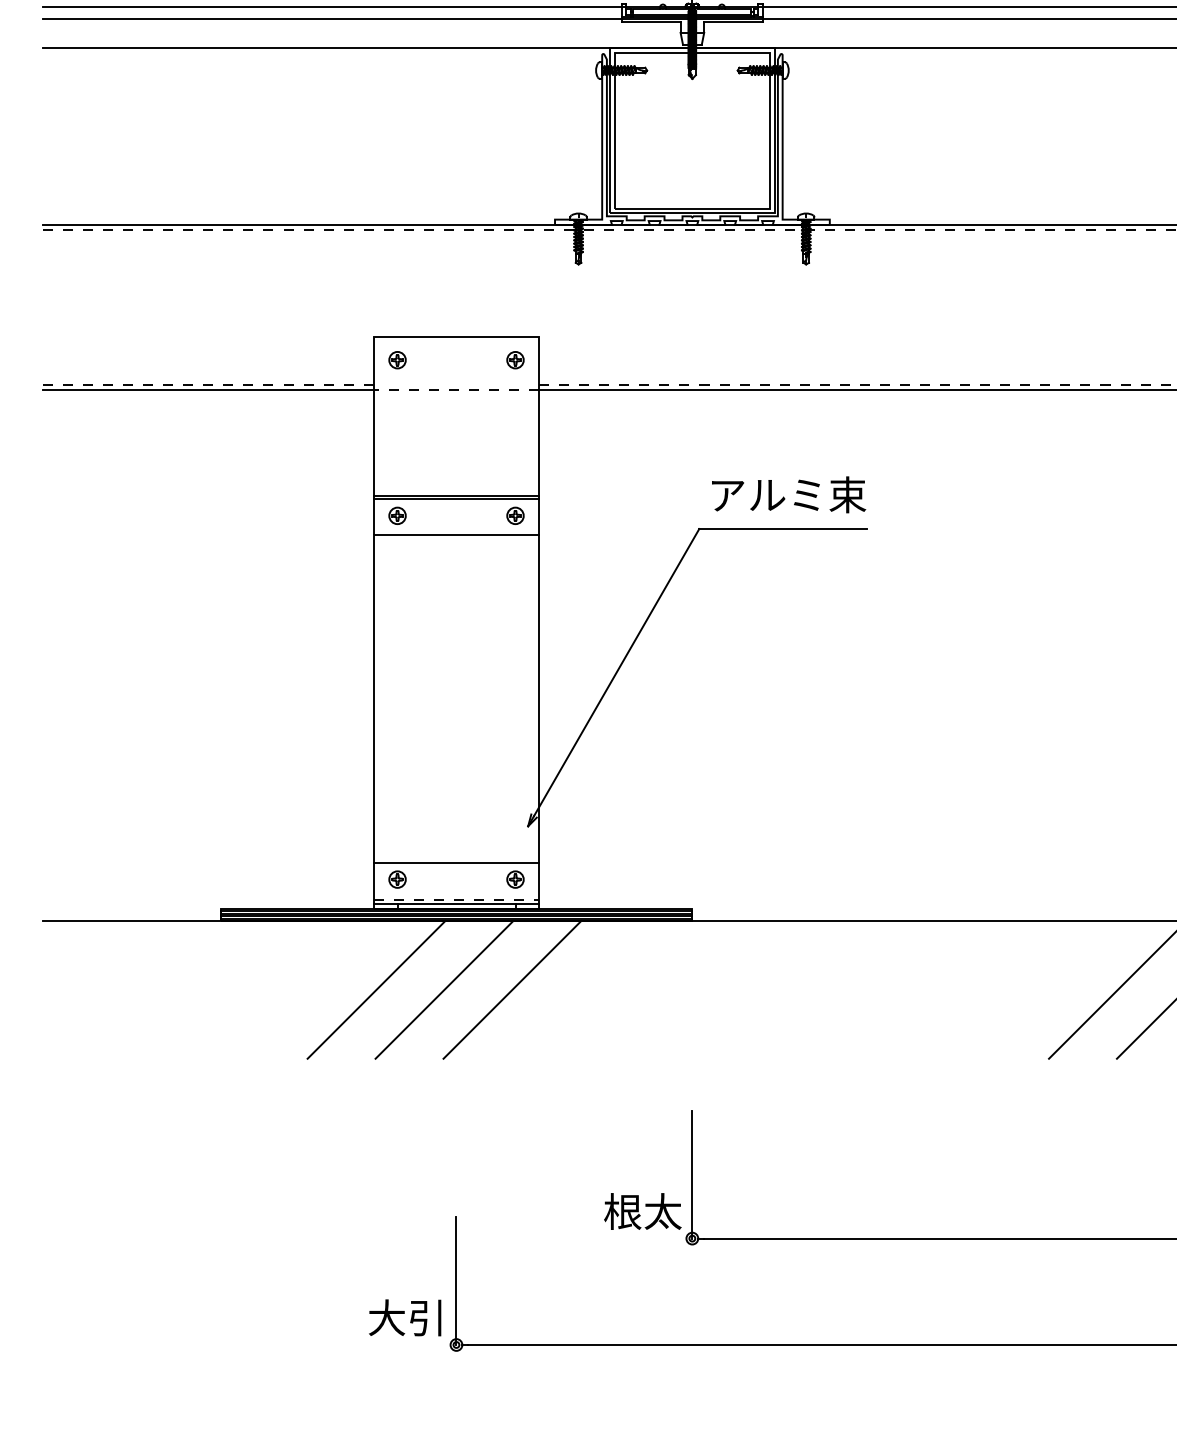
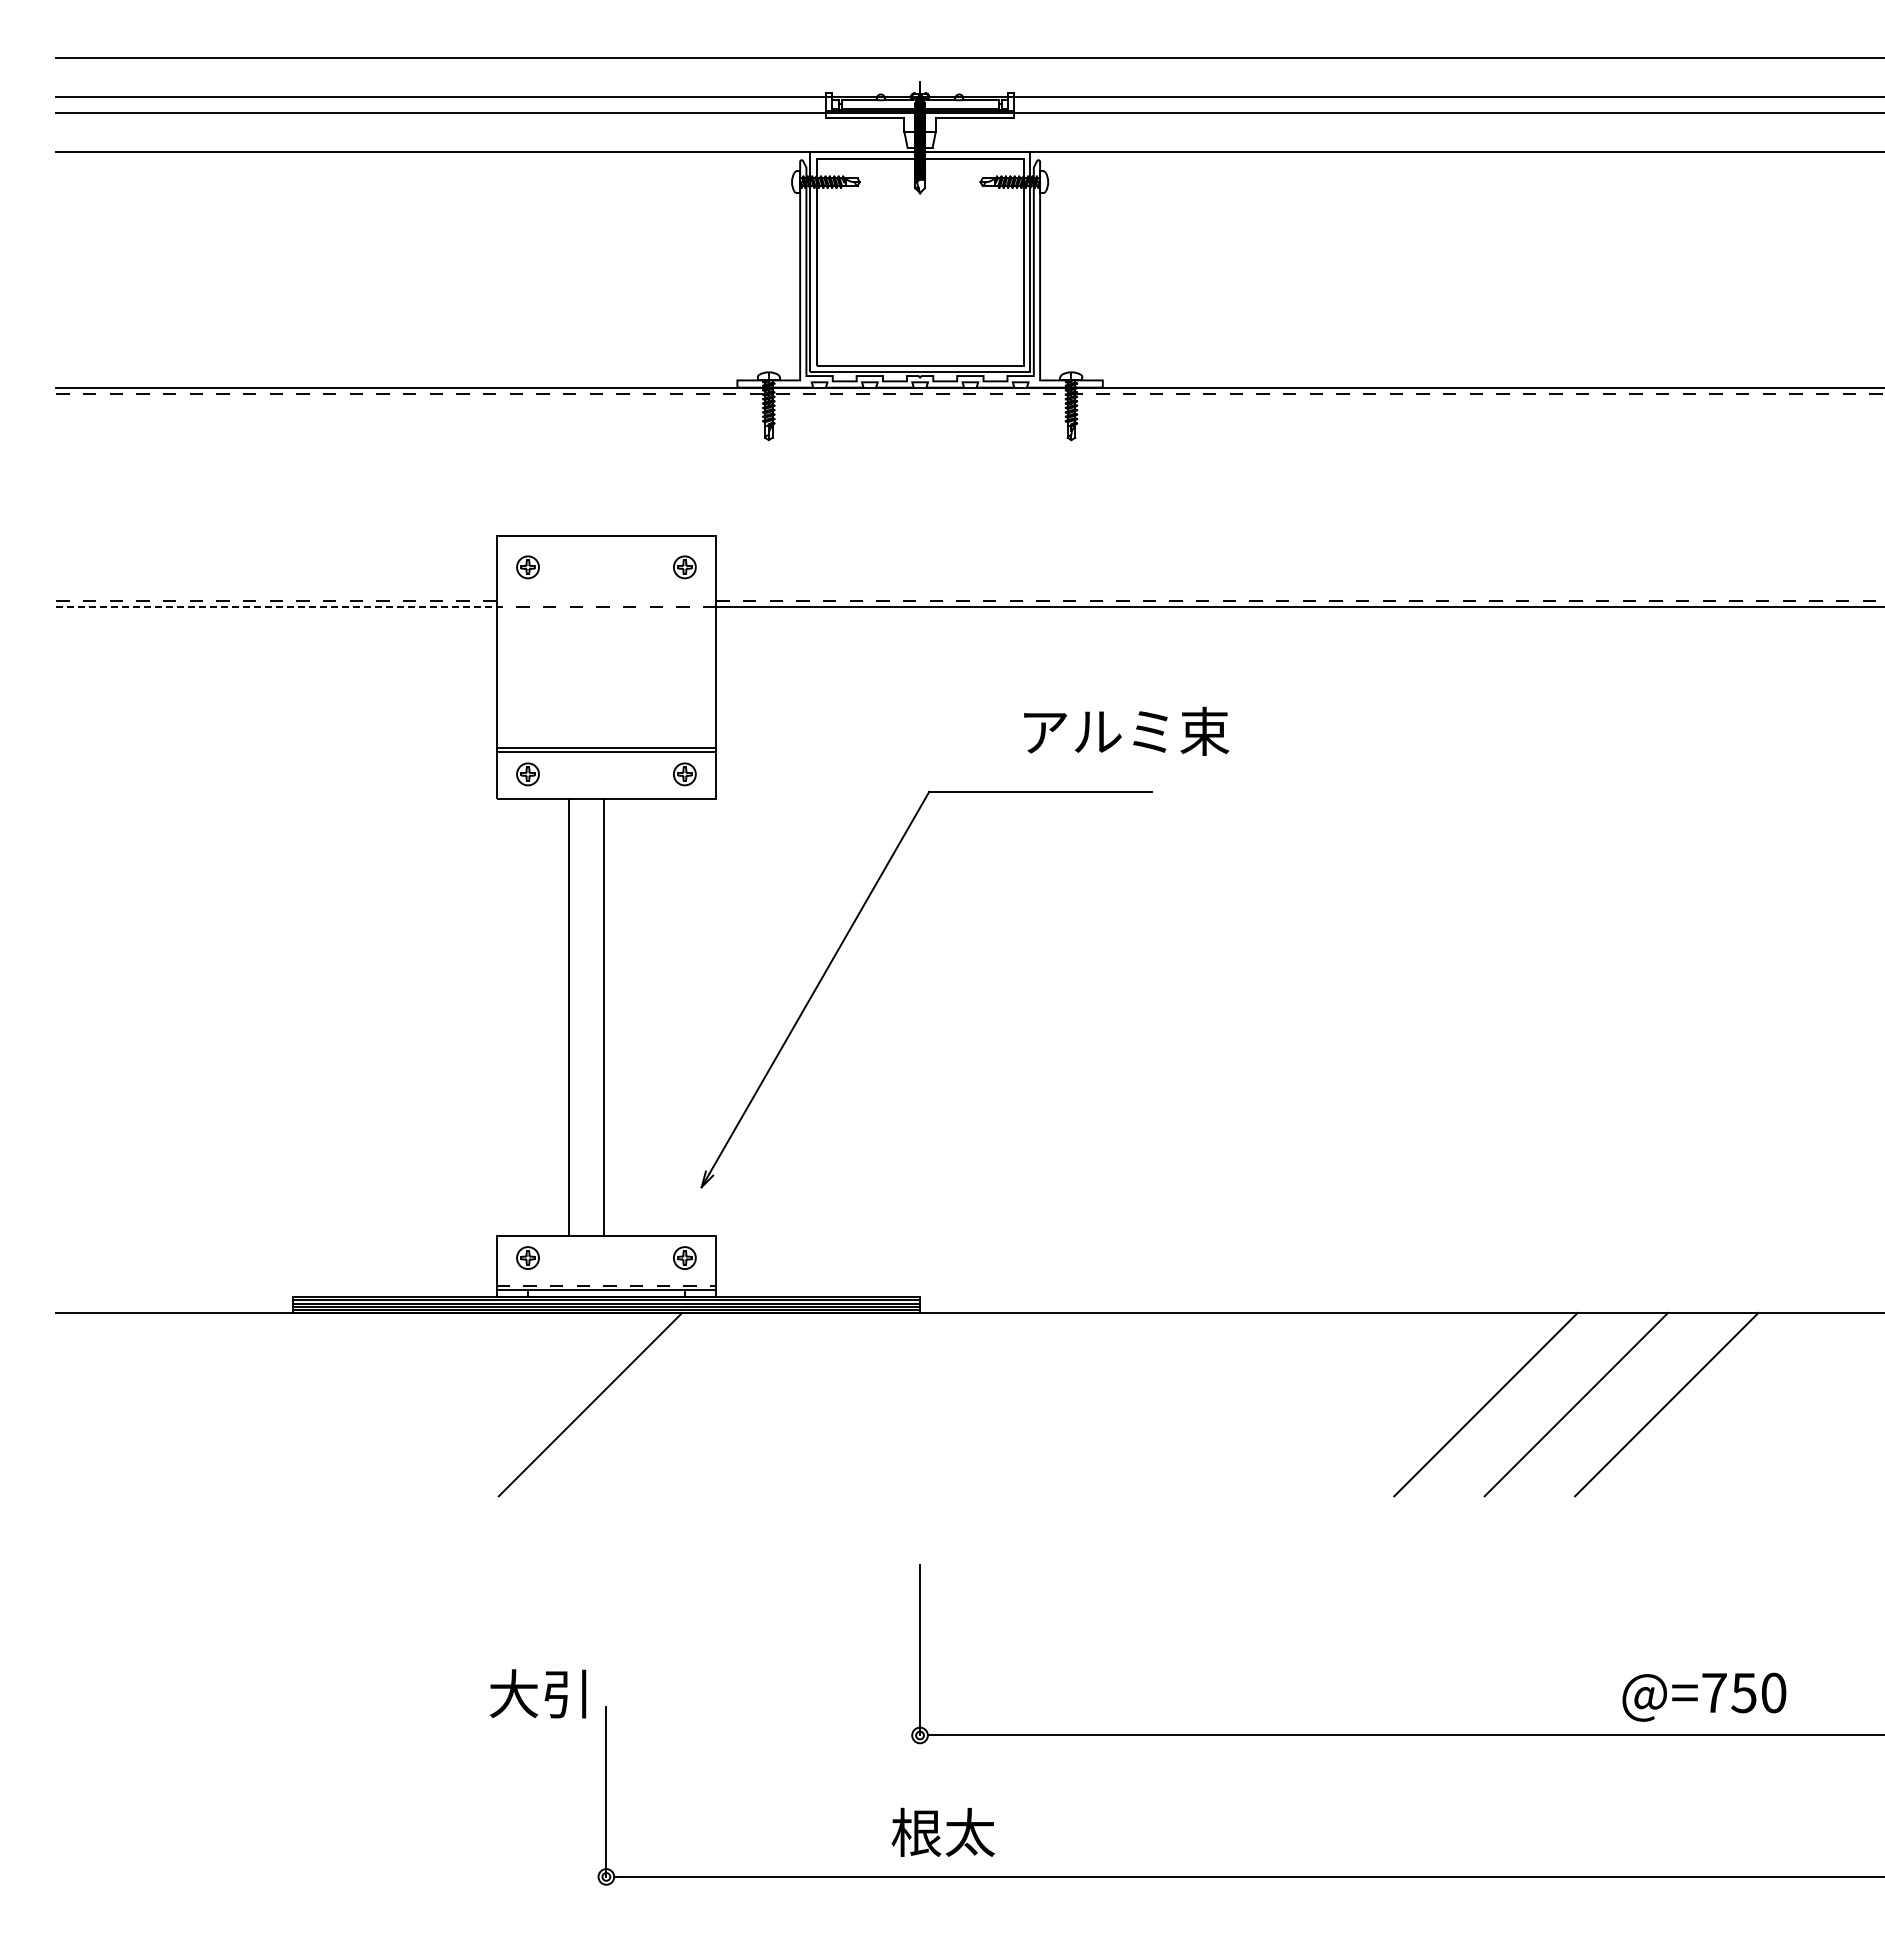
line: (209, 390) -> (277, 607), solid -> dashed
text: (788, 494) -> (1126, 730), moved
line: (373, 698) -> (568, 1017), moved
line: (539, 698) -> (604, 1017), moved
line: (376, 989) -> (499, 1404), removed
line: (512, 989) -> (680, 1404), removed
text: (642, 1210) -> (942, 1831), moved
text: (405, 1317) -> (538, 1693), moved

